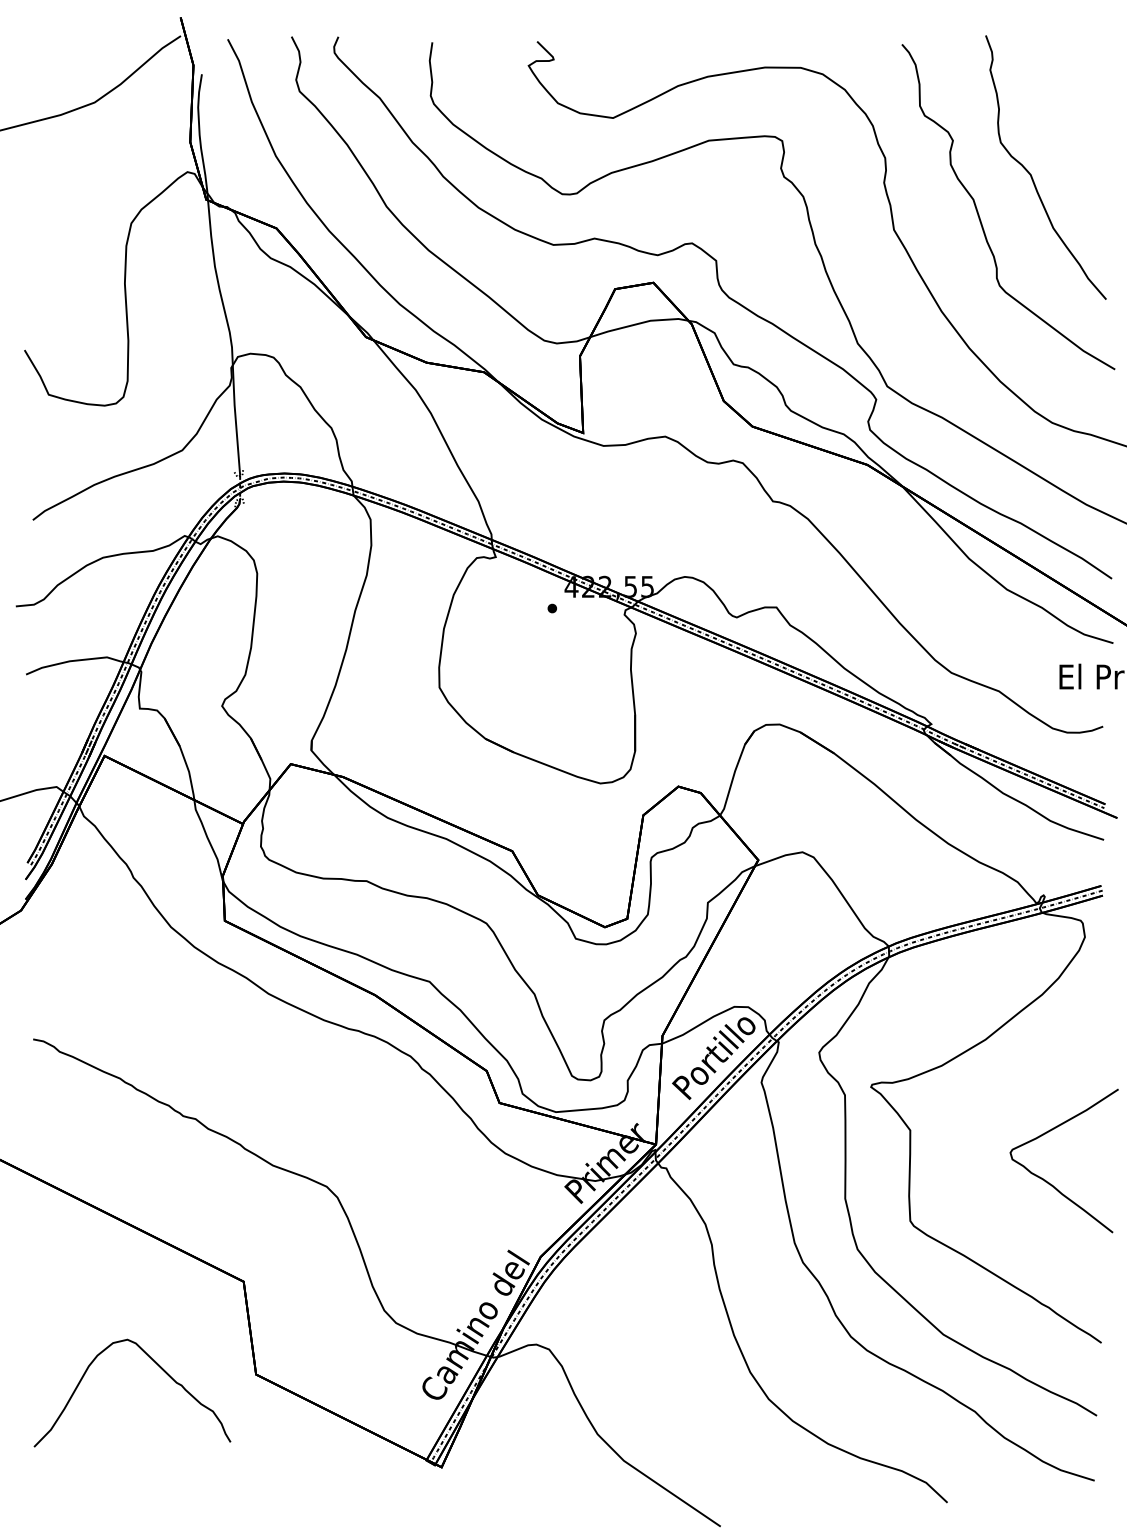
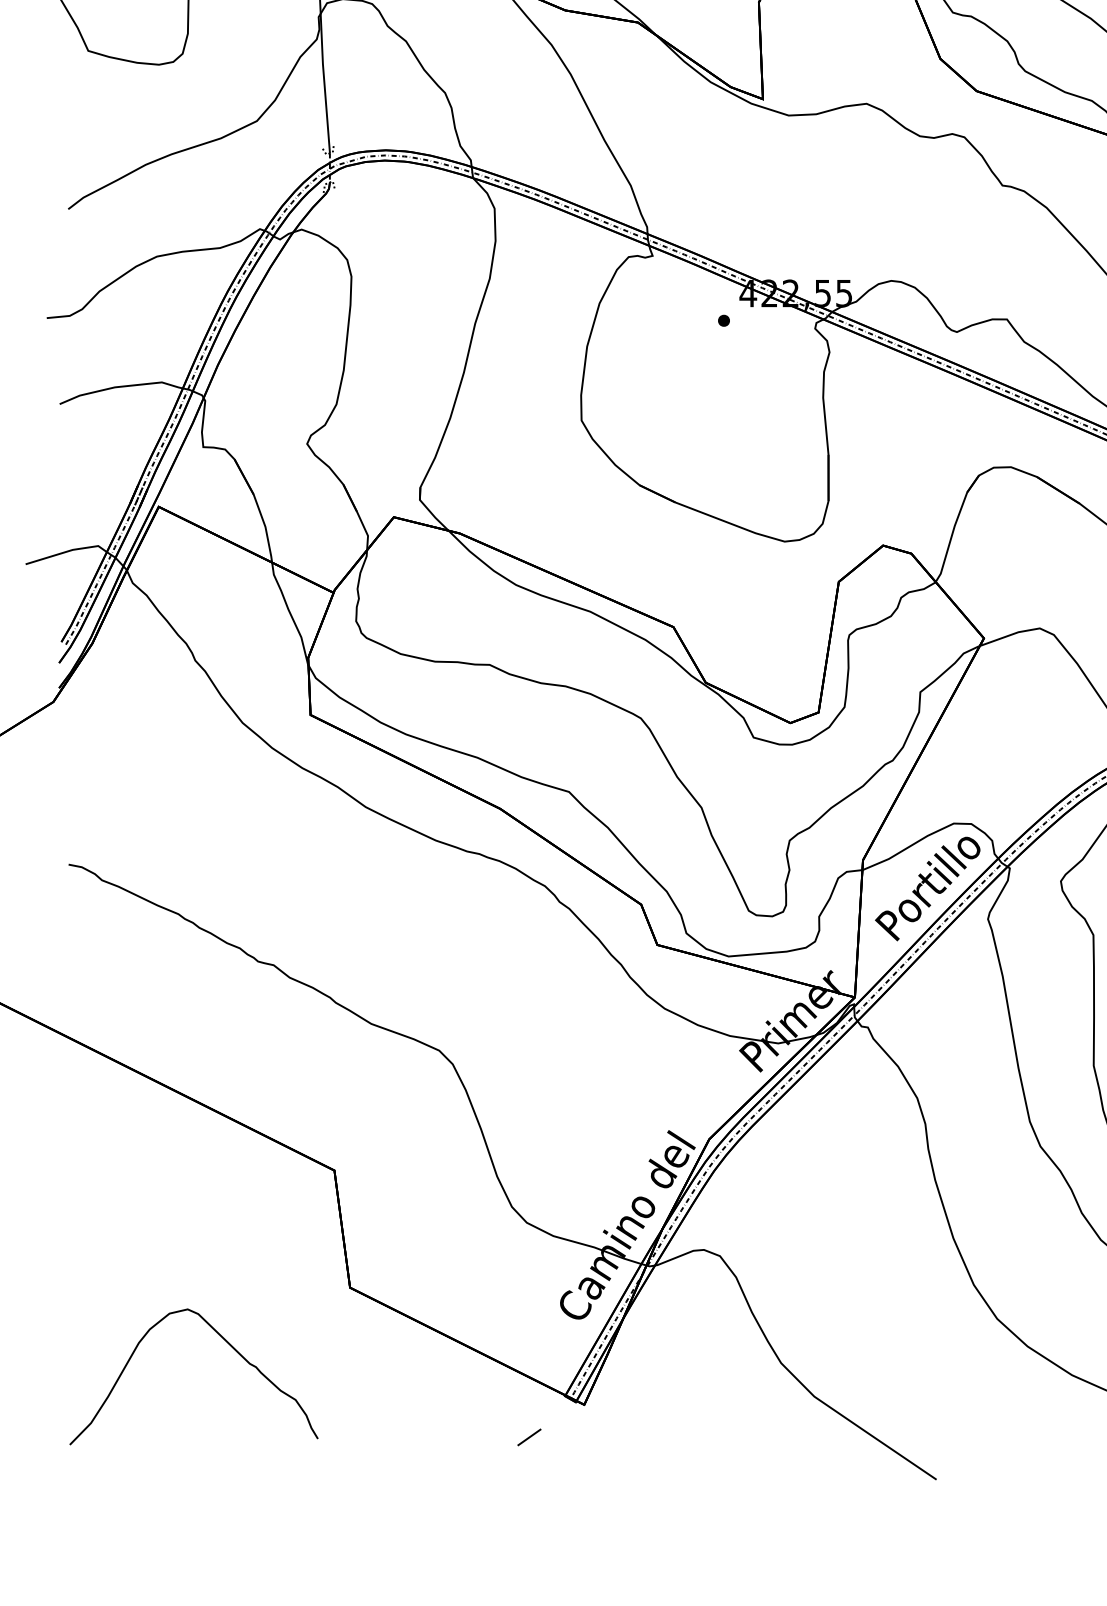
curve: (158, 1366) -> (226, 1343), moved
line: (397, 1493) -> (528, 1437), added

